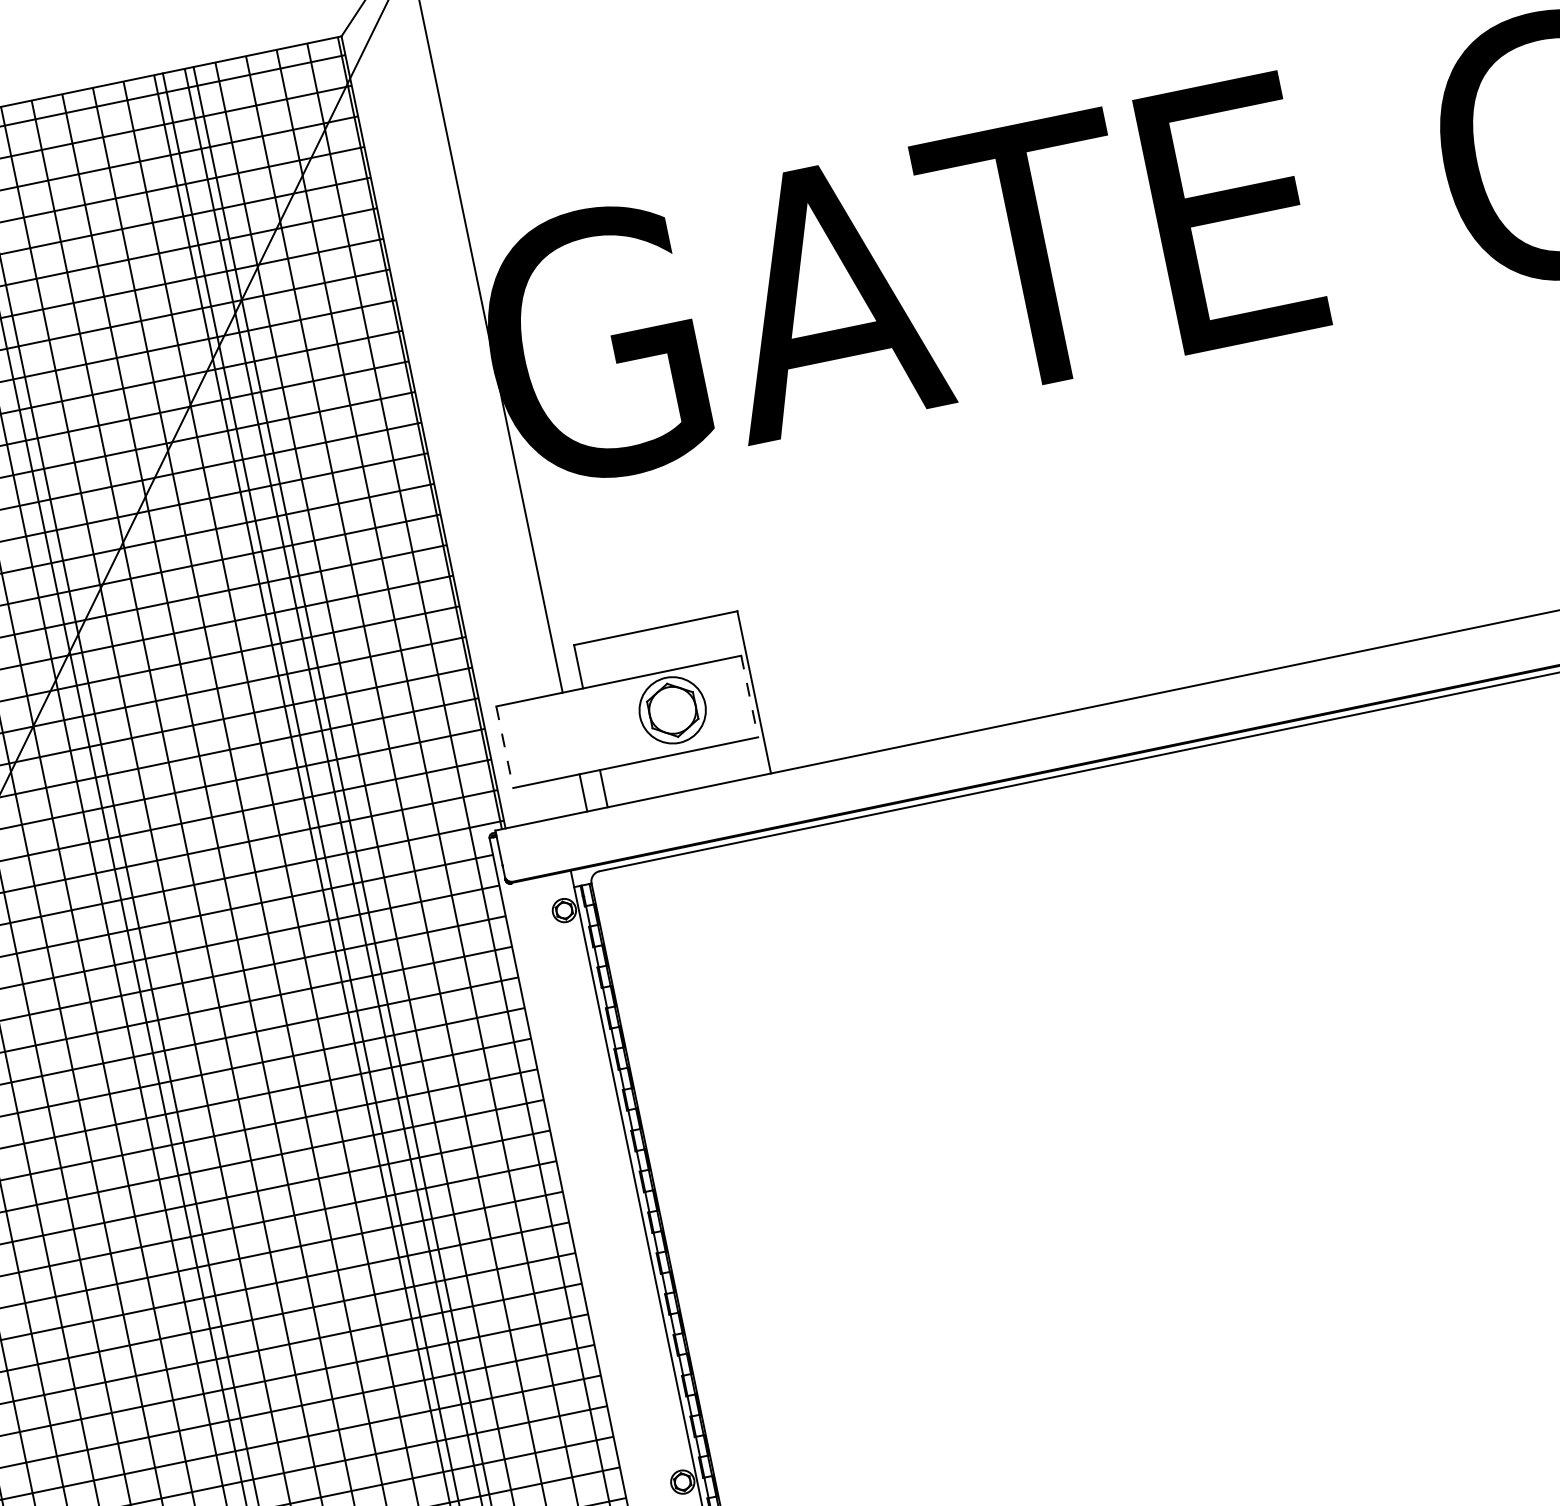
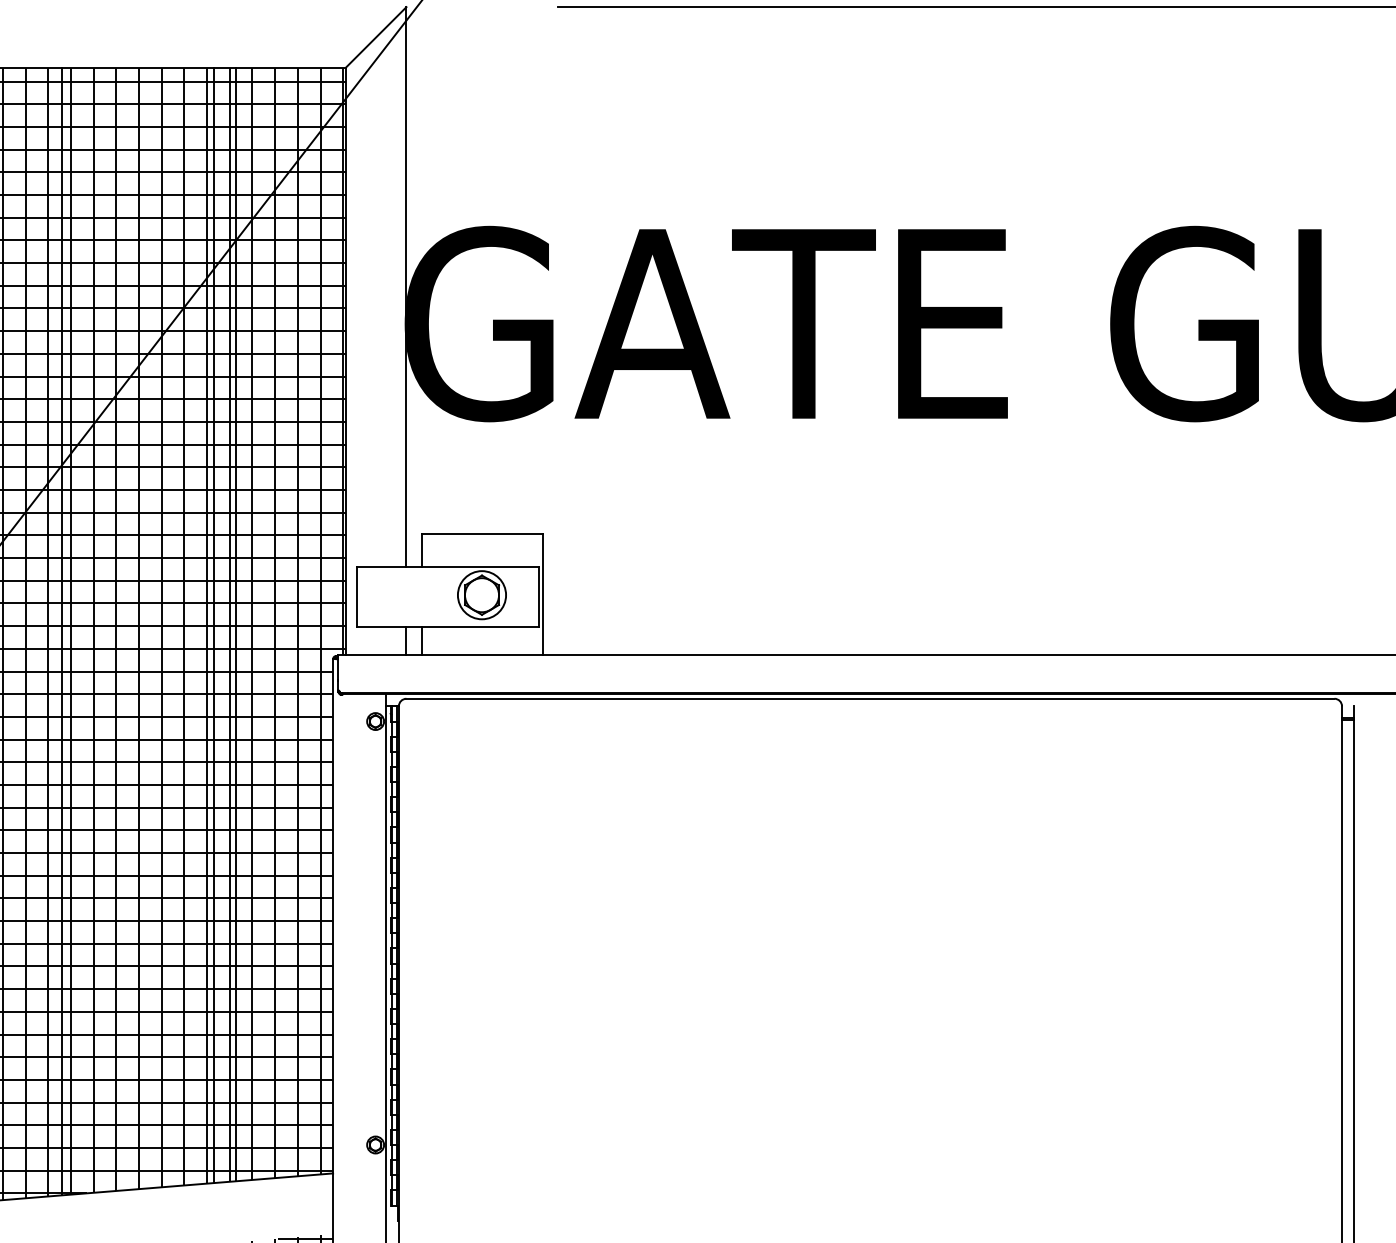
line: (749, 697) -> (538, 597), dashed -> solid
line: (505, 748) -> (357, 597), dashed -> solid

